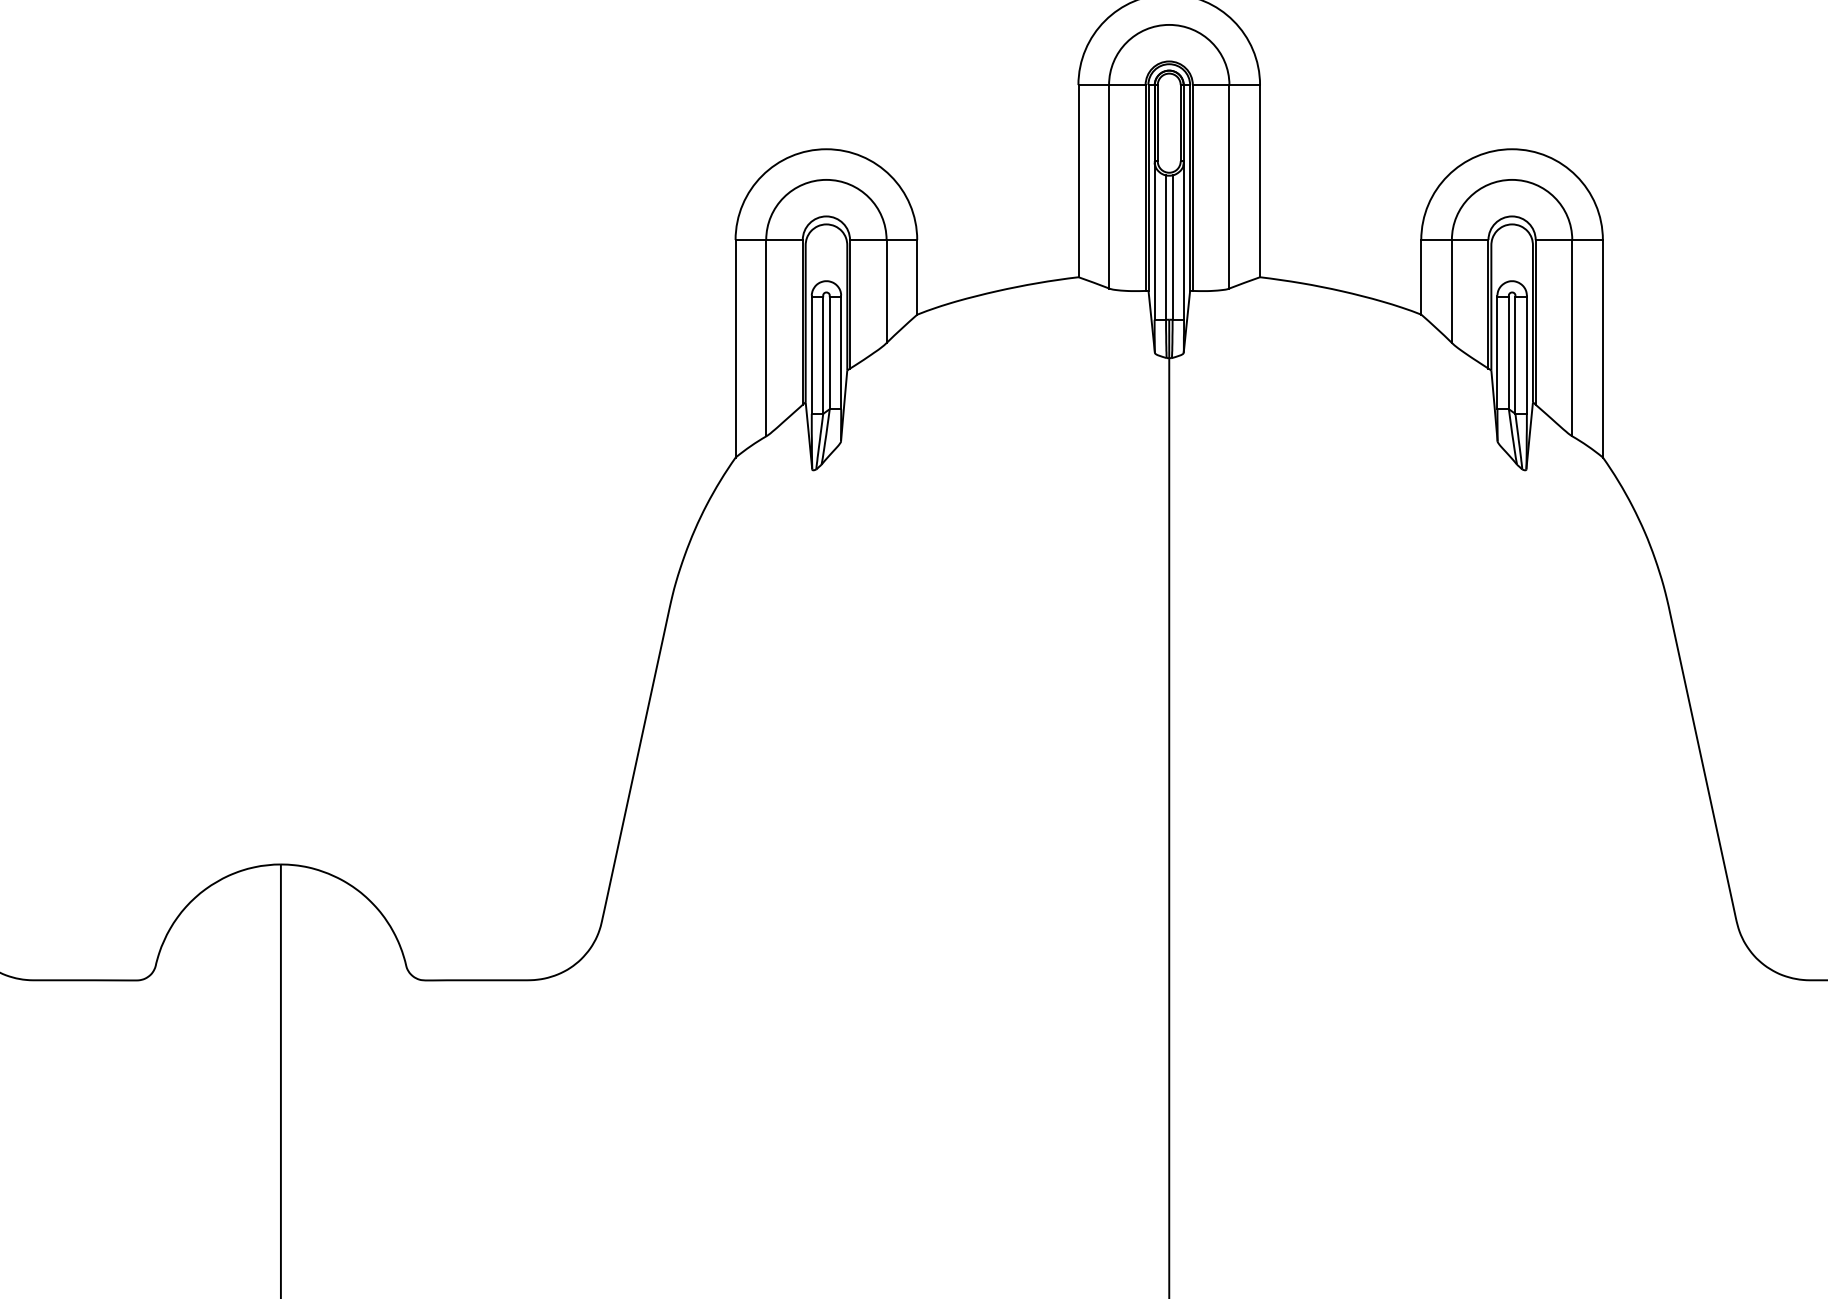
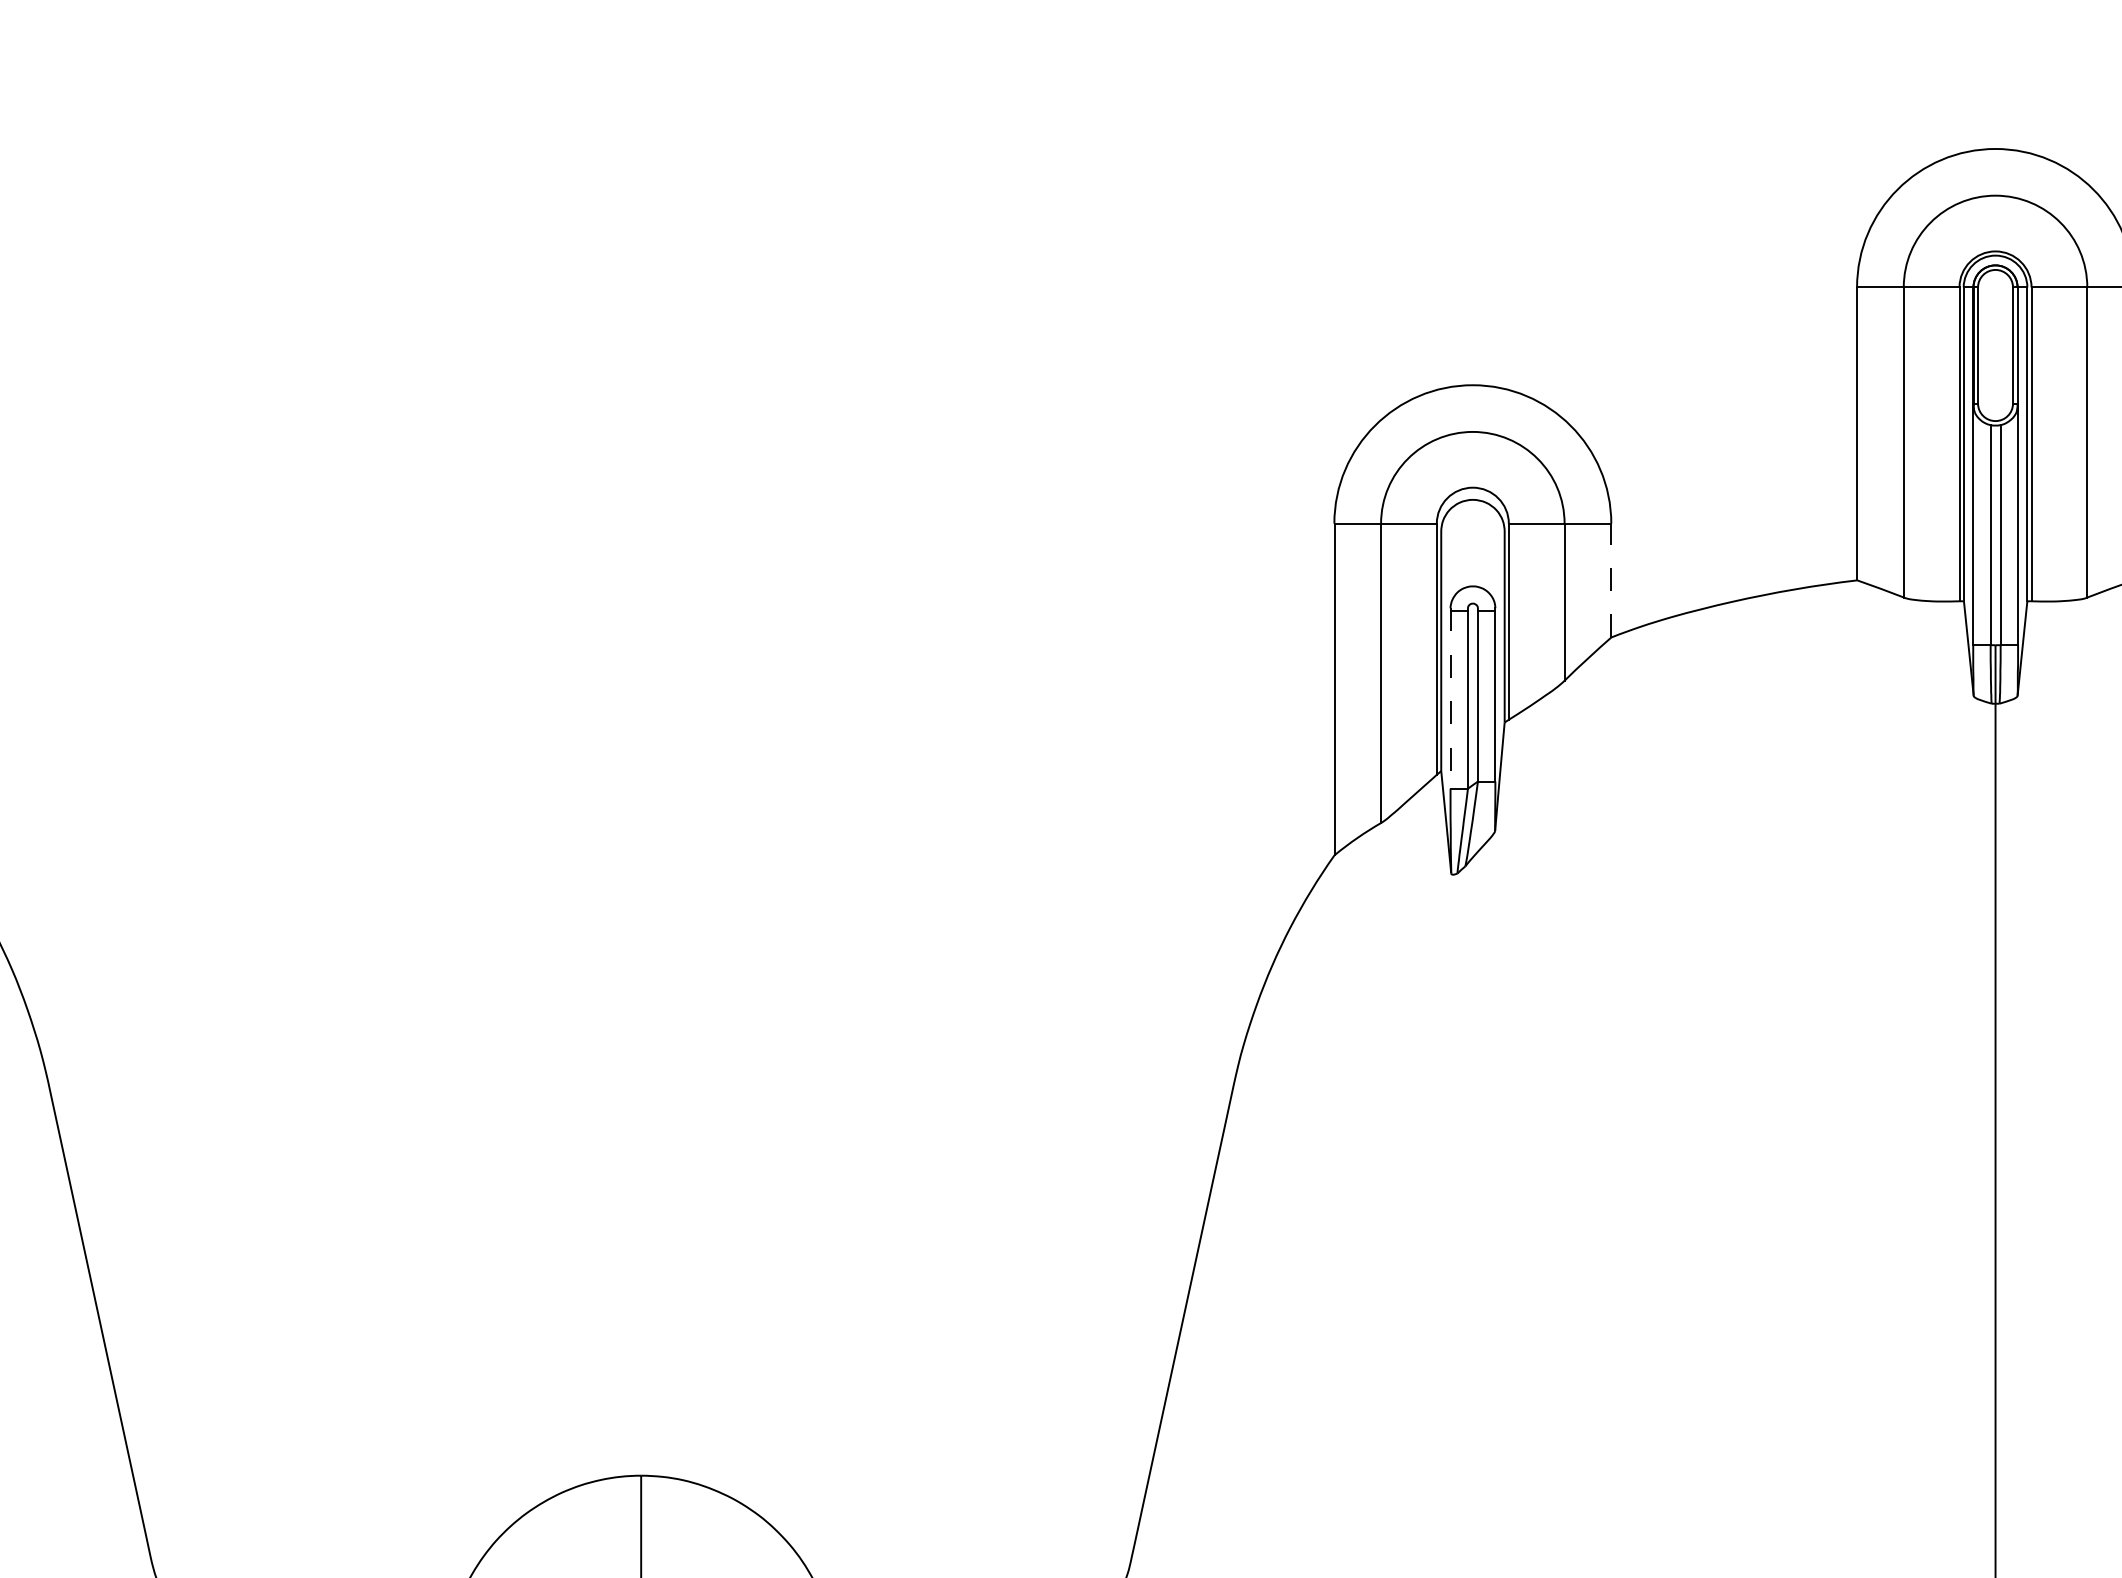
line: (917, 276) -> (1611, 579), solid -> dashed
line: (811, 355) -> (1450, 699), solid -> dashed

